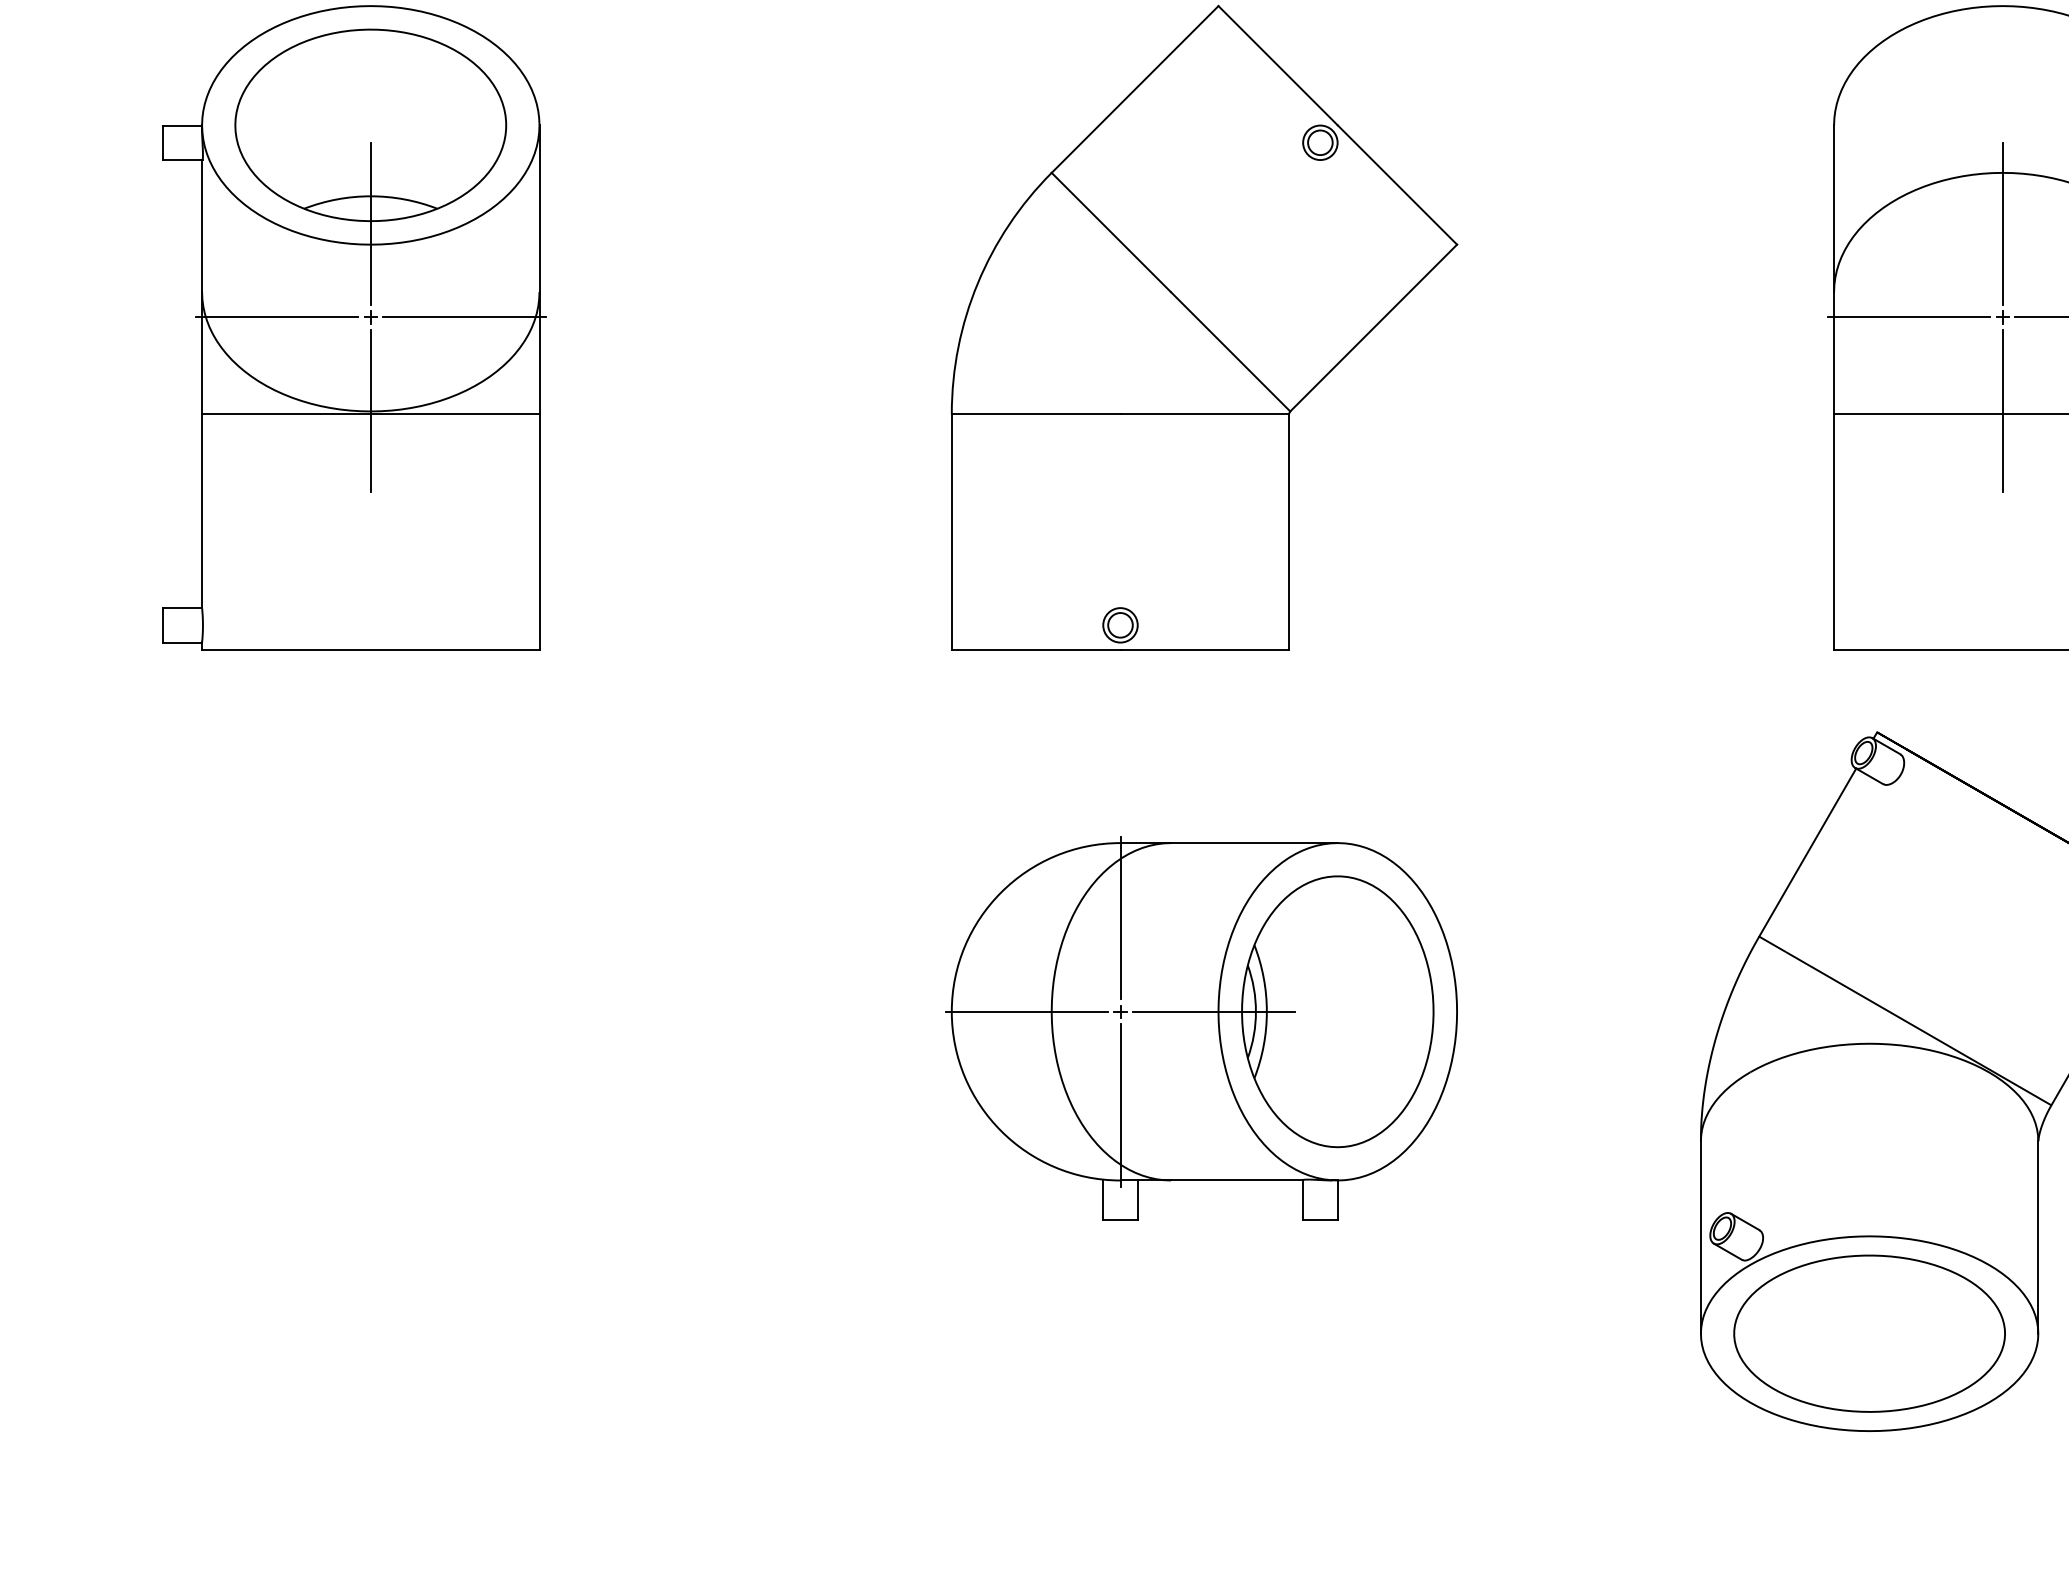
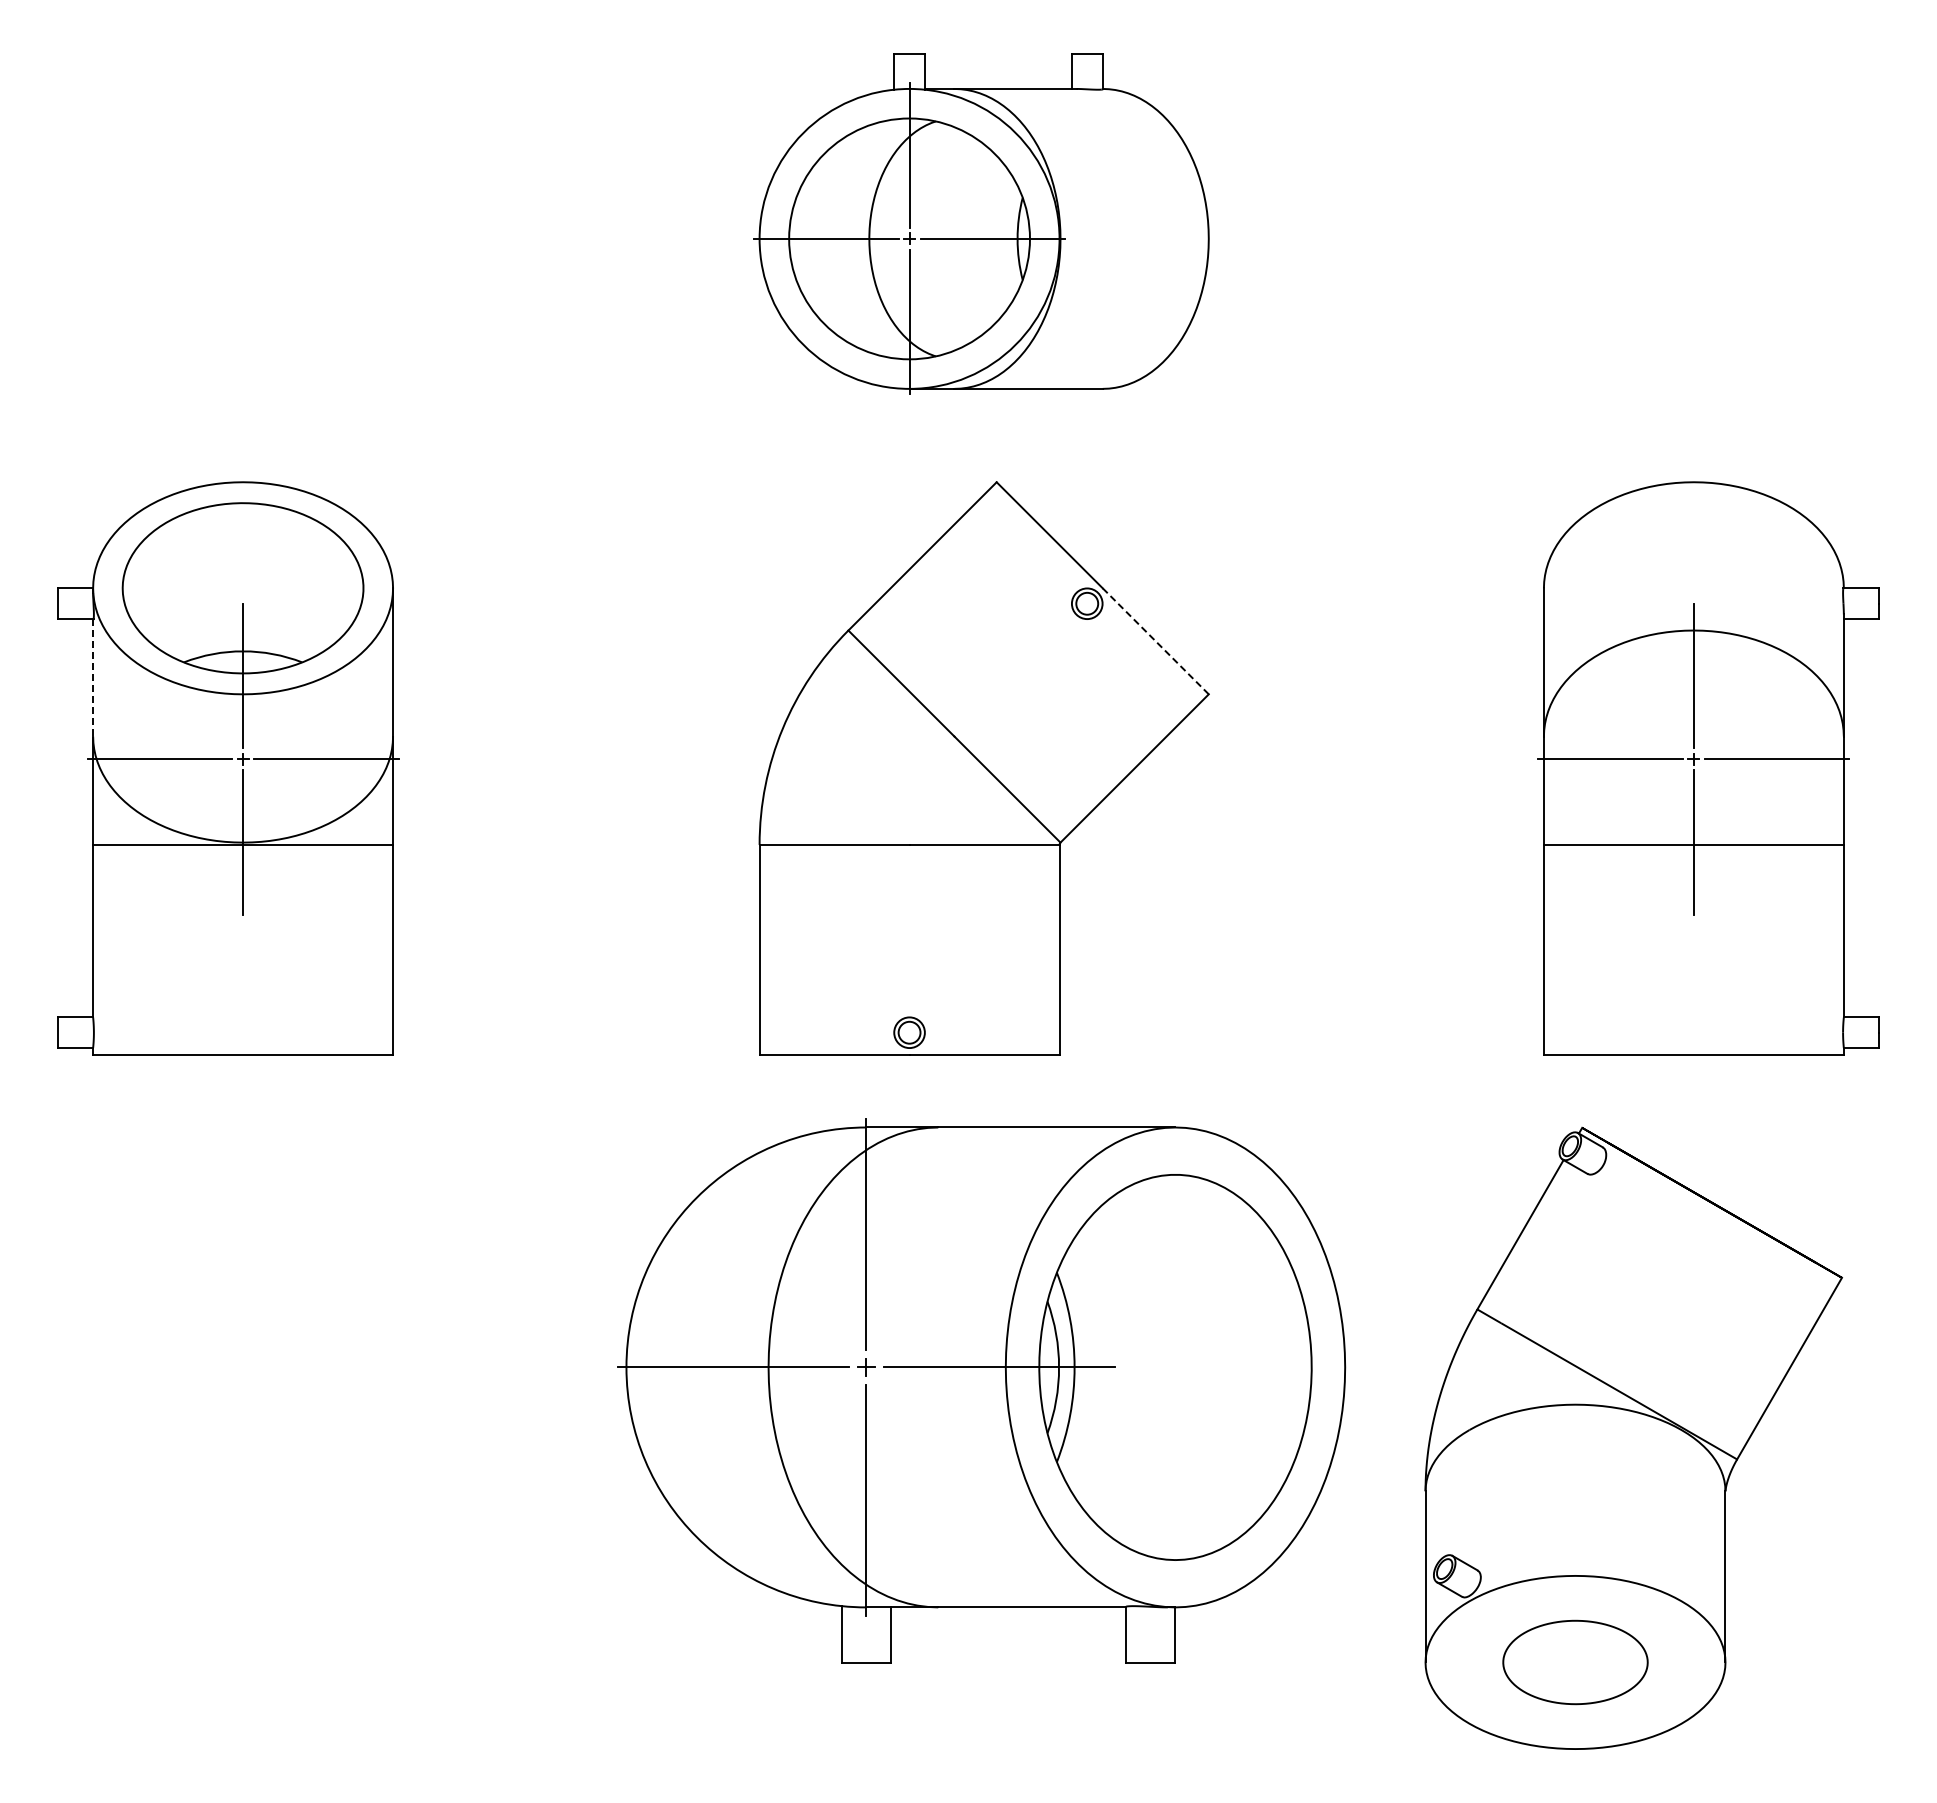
line: (1397, 185) -> (1155, 641), solid -> dashed
line: (202, 225) -> (93, 677), solid -> dashed
part: (1201, 1027) -> (981, 1390), size x1.6
part: (1869, 1333) -> (1575, 1662), size x0.6

